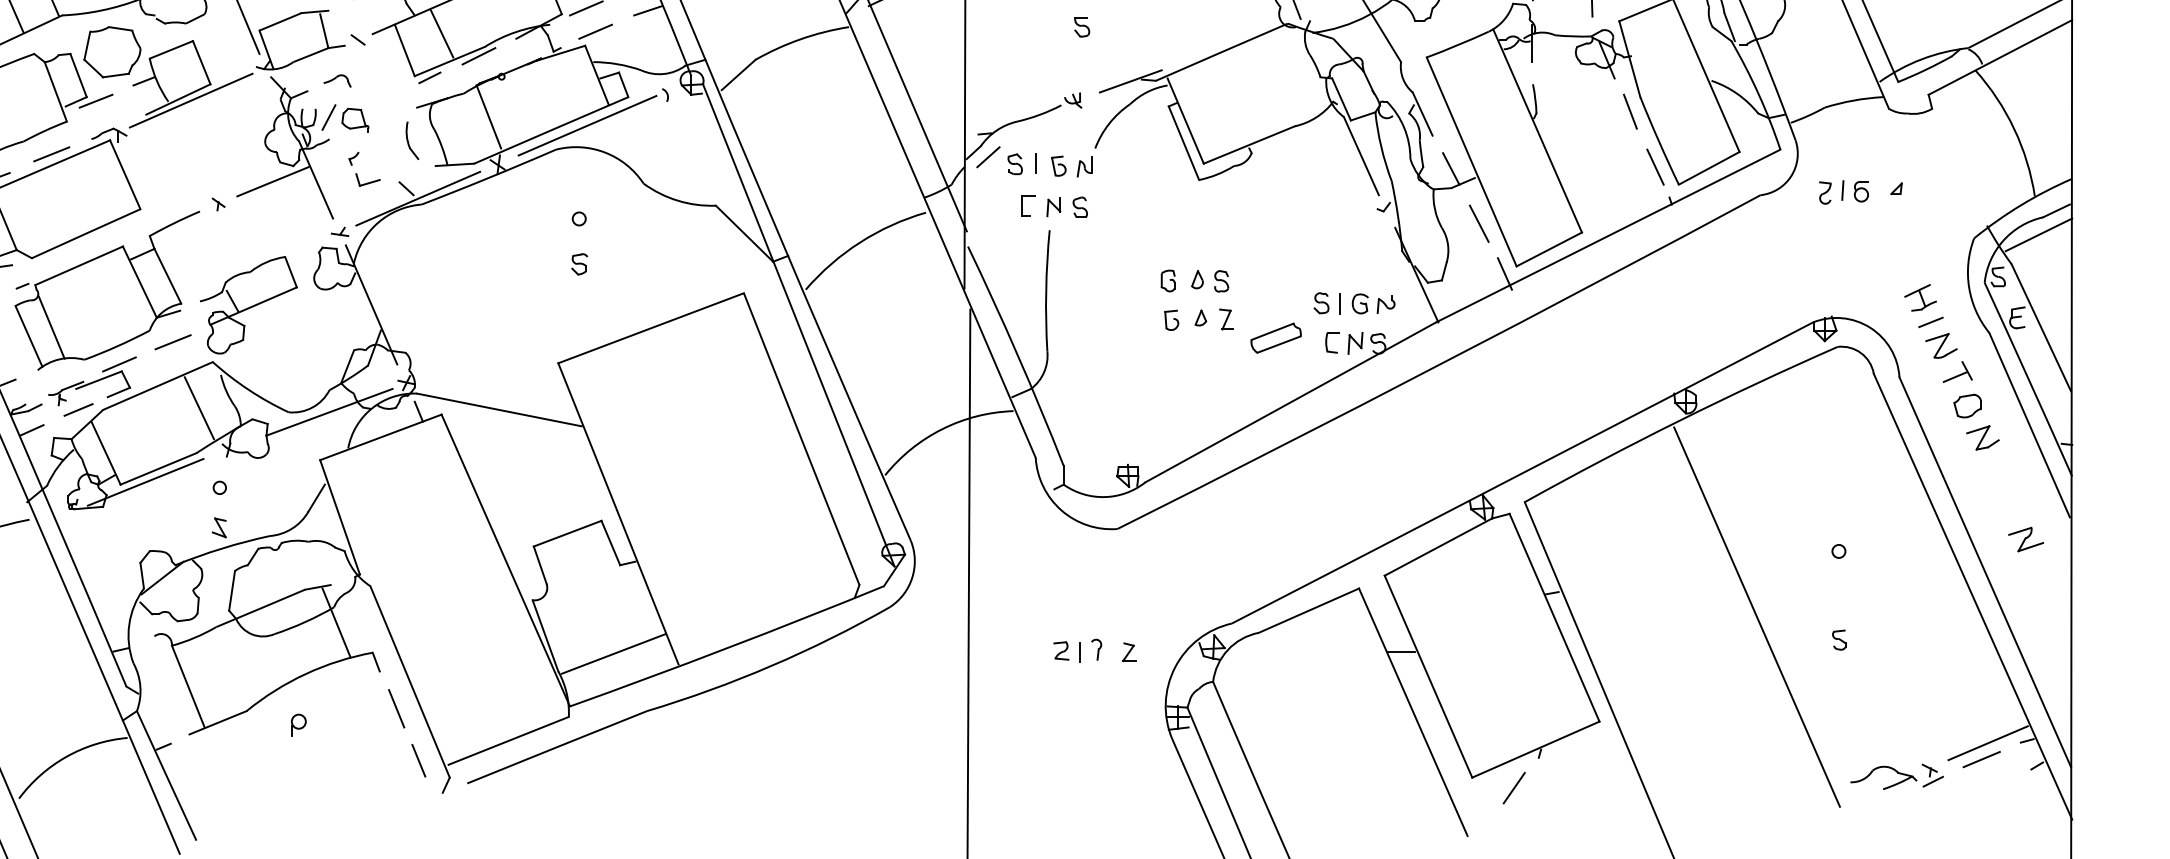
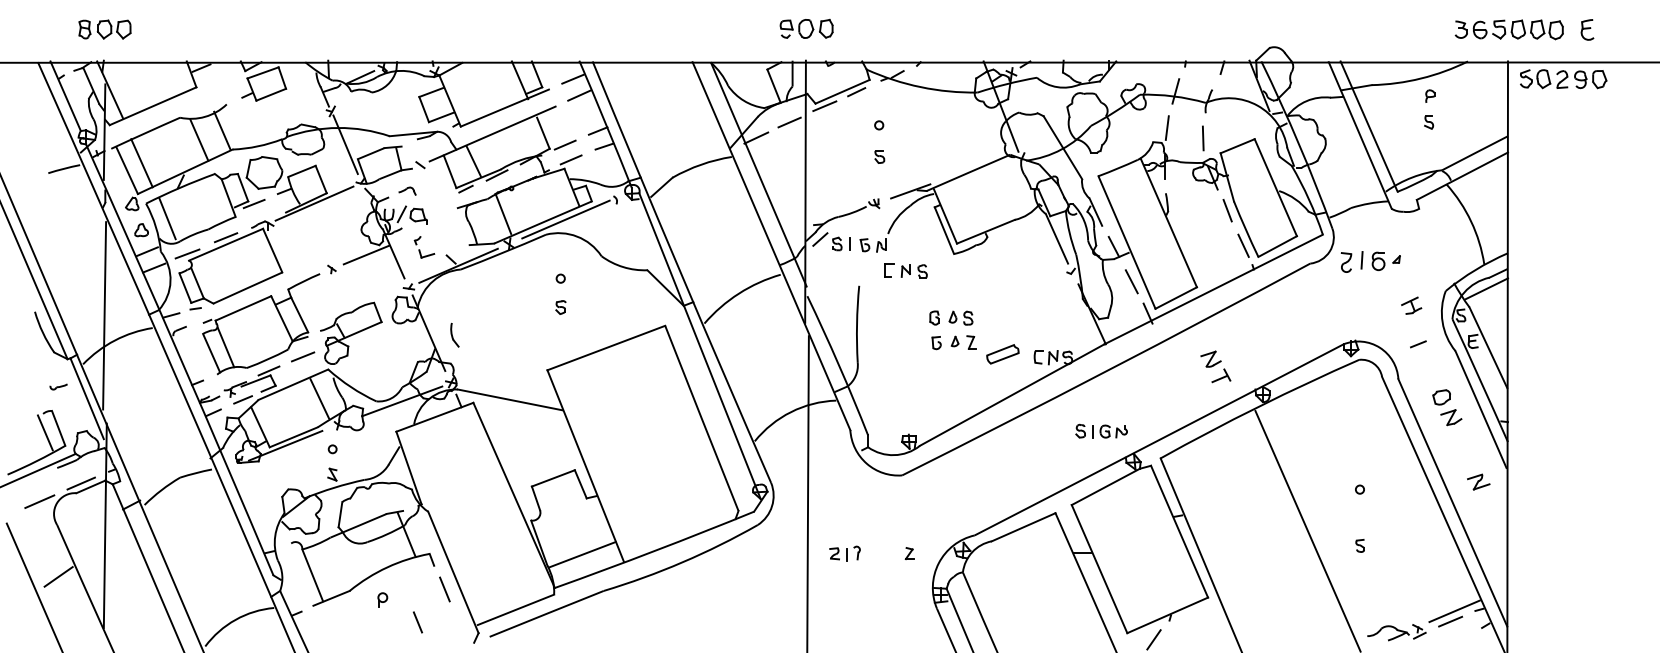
part: (411, 139) -> (454, 334), moved
part: (1844, 191) -> (1363, 261), size x1.4
part: (1053, 206) -> (905, 270), moved
part: (1920, 297) -> (1411, 305), moved
part: (1354, 302) -> (1101, 430), moved
part: (1948, 357) -> (1215, 366), moved
part: (1076, 650) -> (844, 553), moved
line: (418, 760) -> (417, 622), moved

